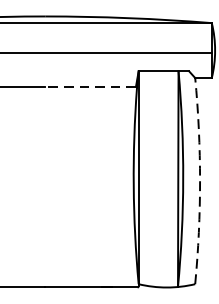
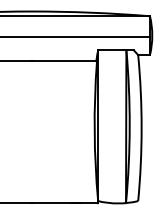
line: (89, 87) -> (63, 61), dashed -> solid
arc: (199, 181) -> (141, 128), dashed -> solid

